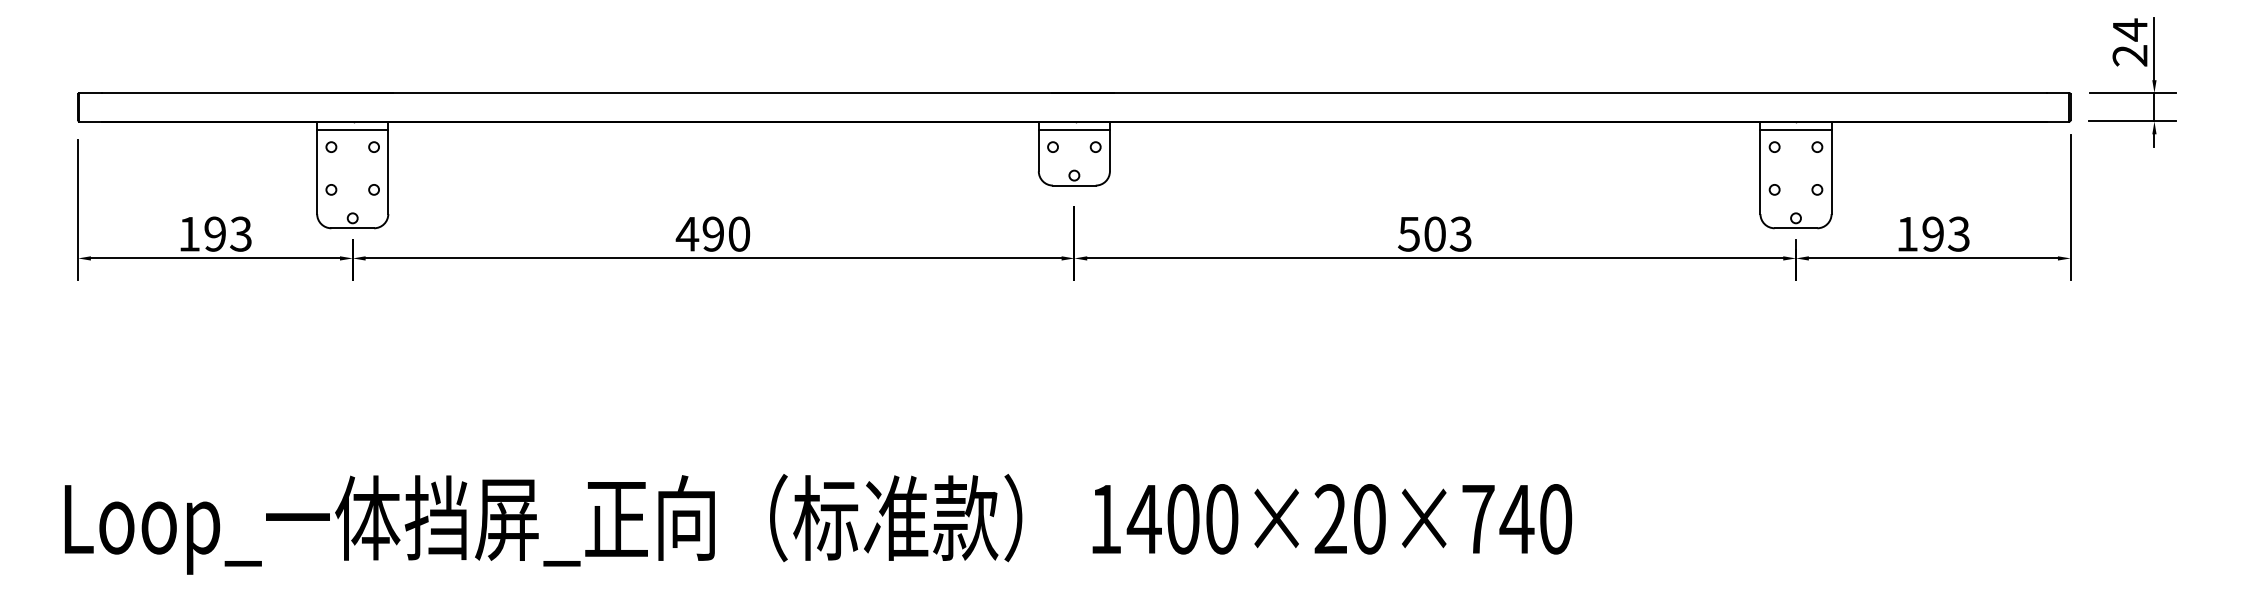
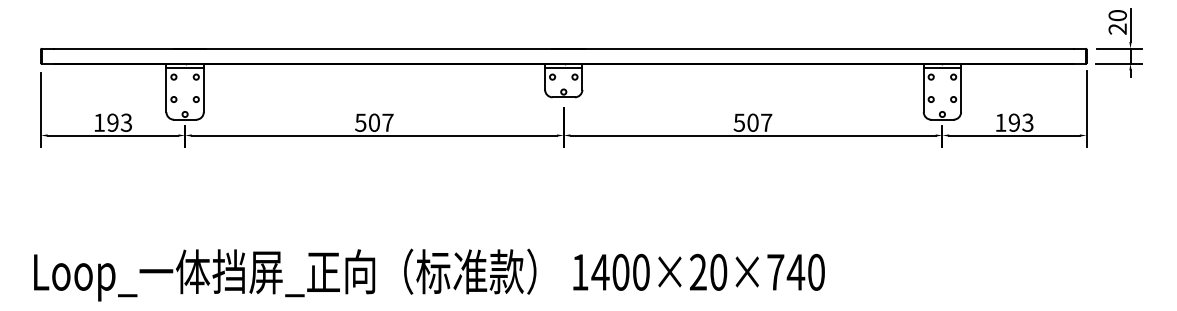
text: (2129, 29) -> (1117, 15), 24 -> 20
text: (711, 233) -> (373, 122), 490 -> 507
text: (1460, 233) -> (766, 122), 503 -> 507

